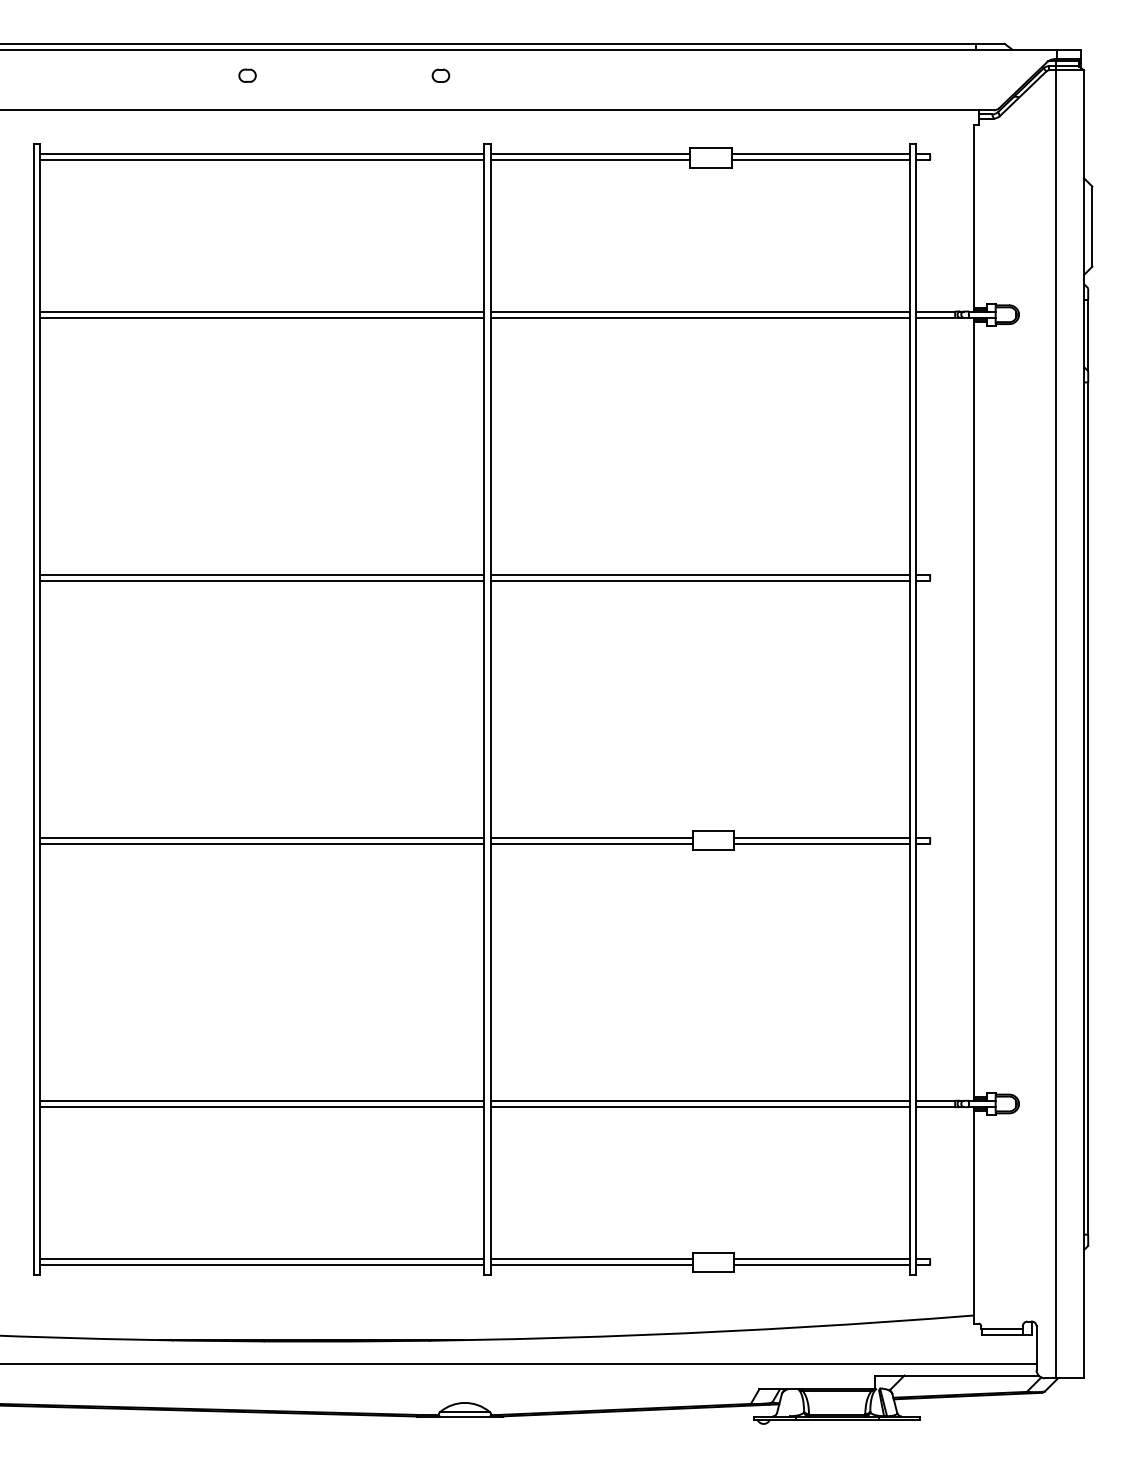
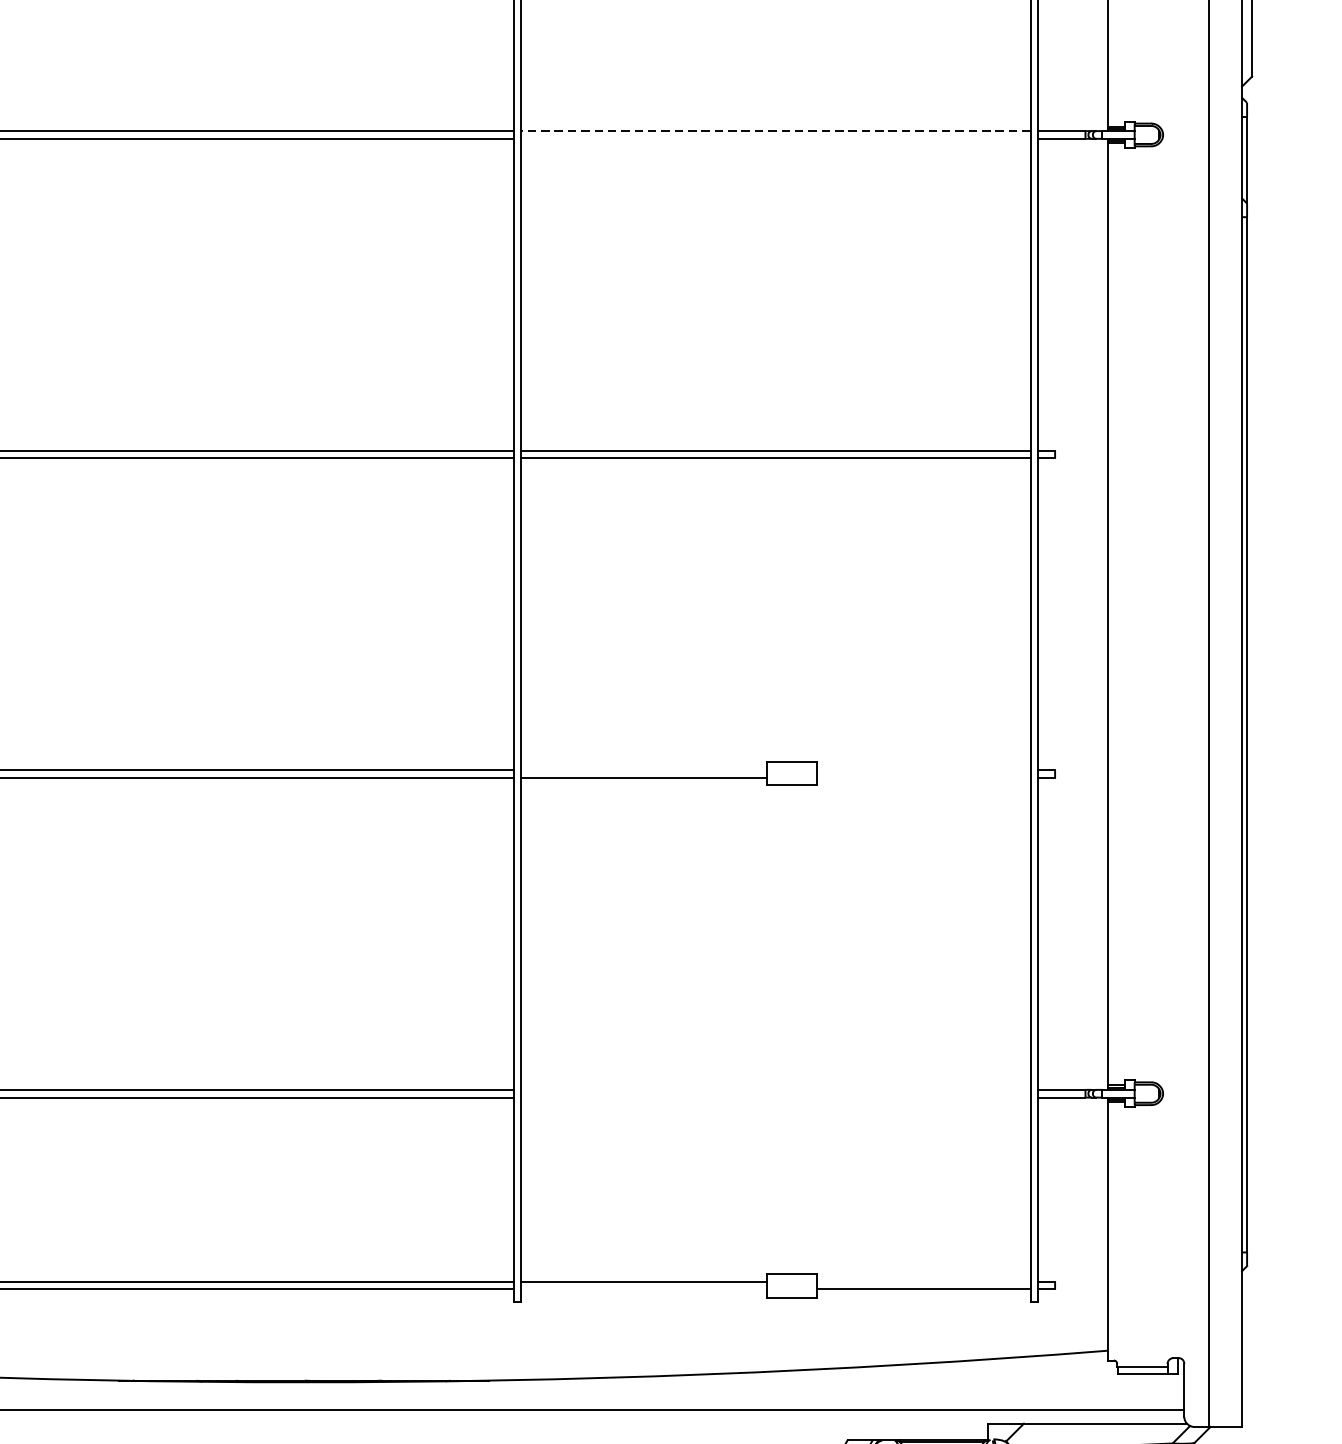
line: (700, 311) -> (776, 131), solid -> dashed
line: (699, 317) -> (774, 138), removed
line: (591, 837) -> (643, 770), removed
line: (821, 837) -> (923, 770), removed
line: (821, 844) -> (923, 778), removed
line: (699, 1100) -> (774, 1089), removed
line: (699, 1107) -> (774, 1098), removed
line: (821, 1258) -> (923, 1281), removed
line: (591, 1265) -> (643, 1289), removed

